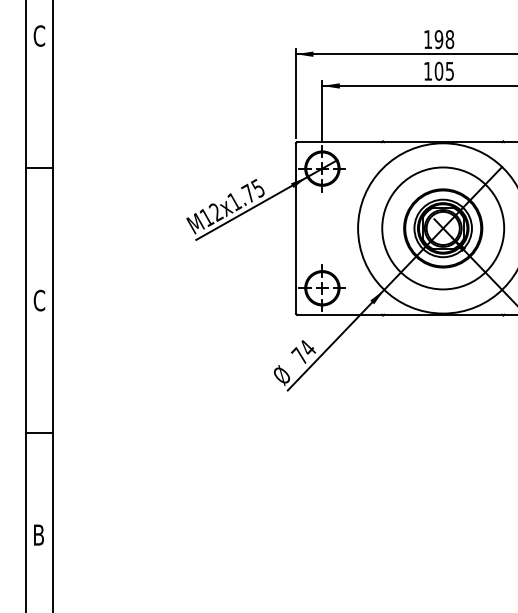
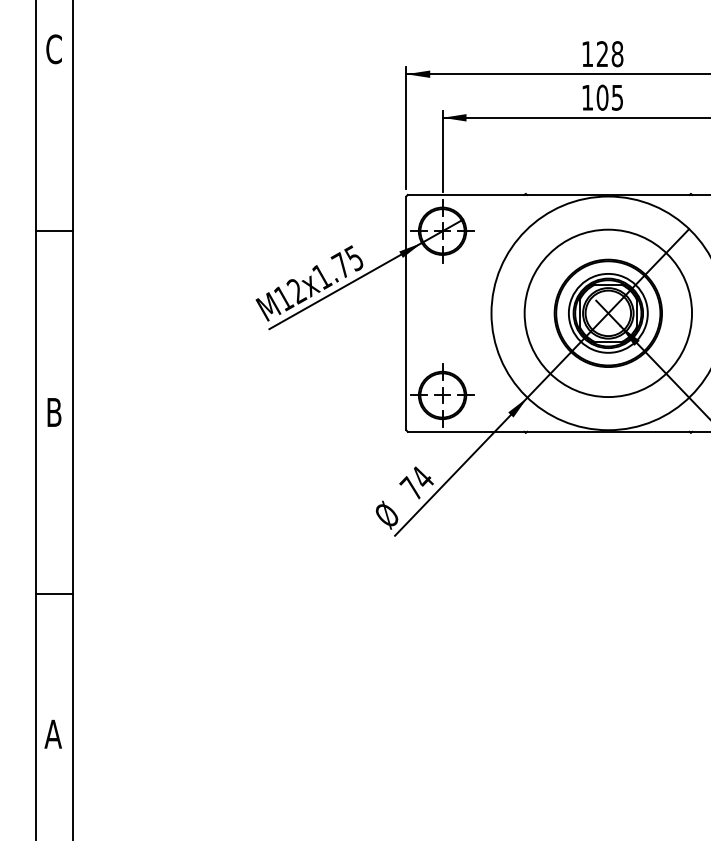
text: (438, 39) -> (601, 54), 198 -> 128
text: (39, 300) -> (54, 412), C -> B
text: (38, 534) -> (52, 733), B -> A

